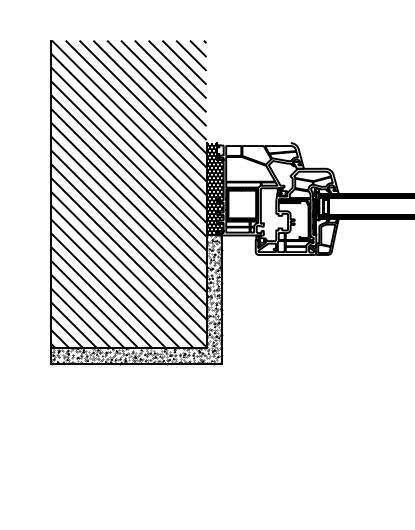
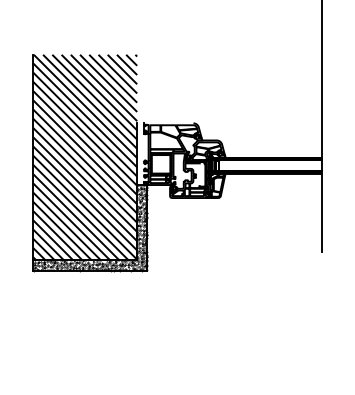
hatch: (214, 189) -> (142, 154), removed

